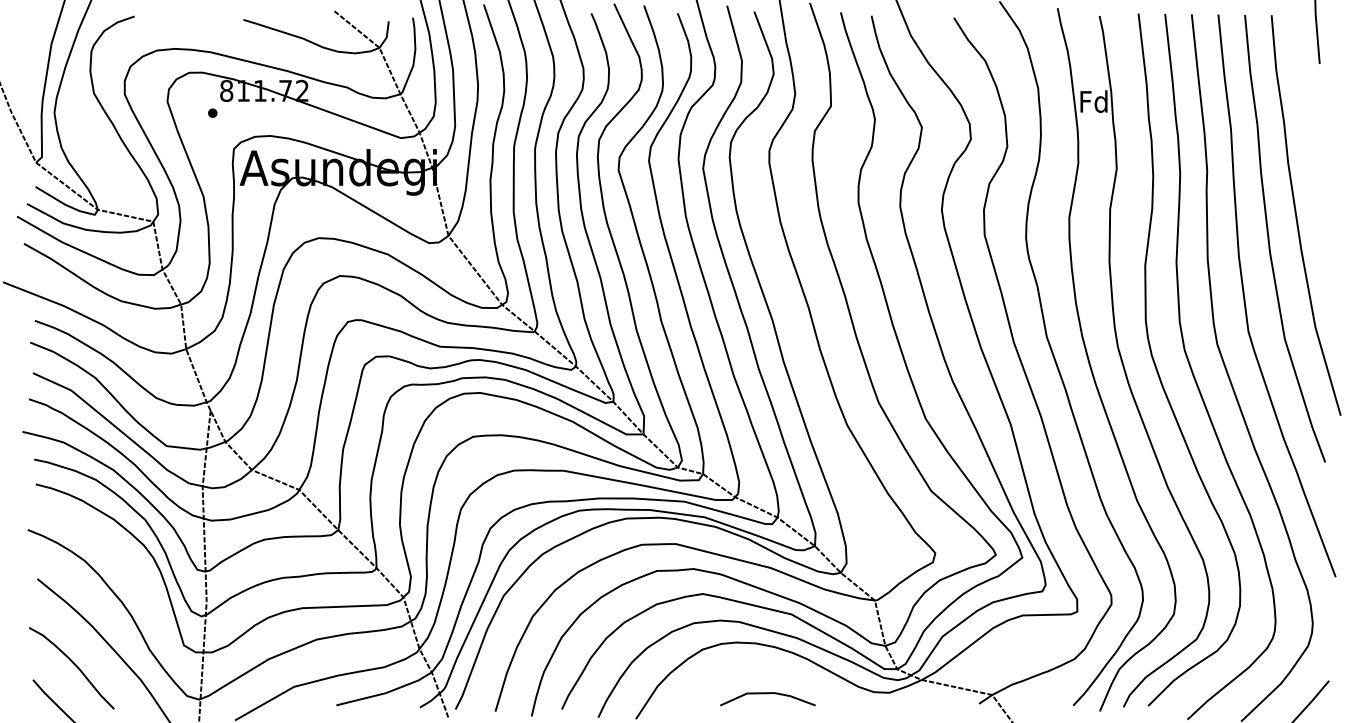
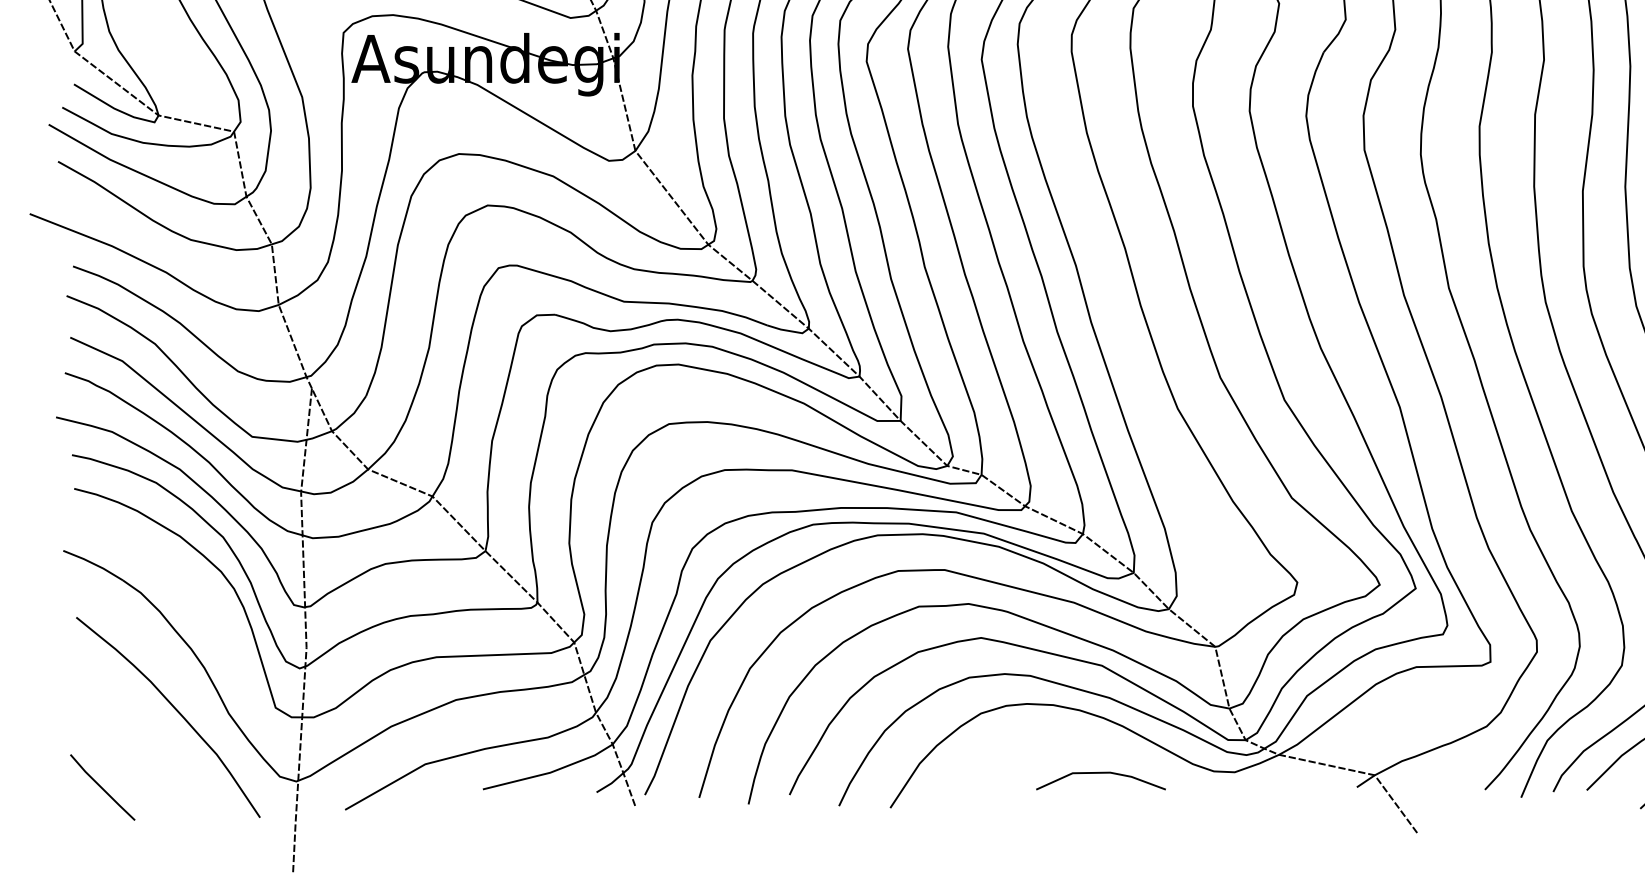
curve: (74, 665) -> (126, 735), removed
line: (767, 694) -> (1100, 774), moved

